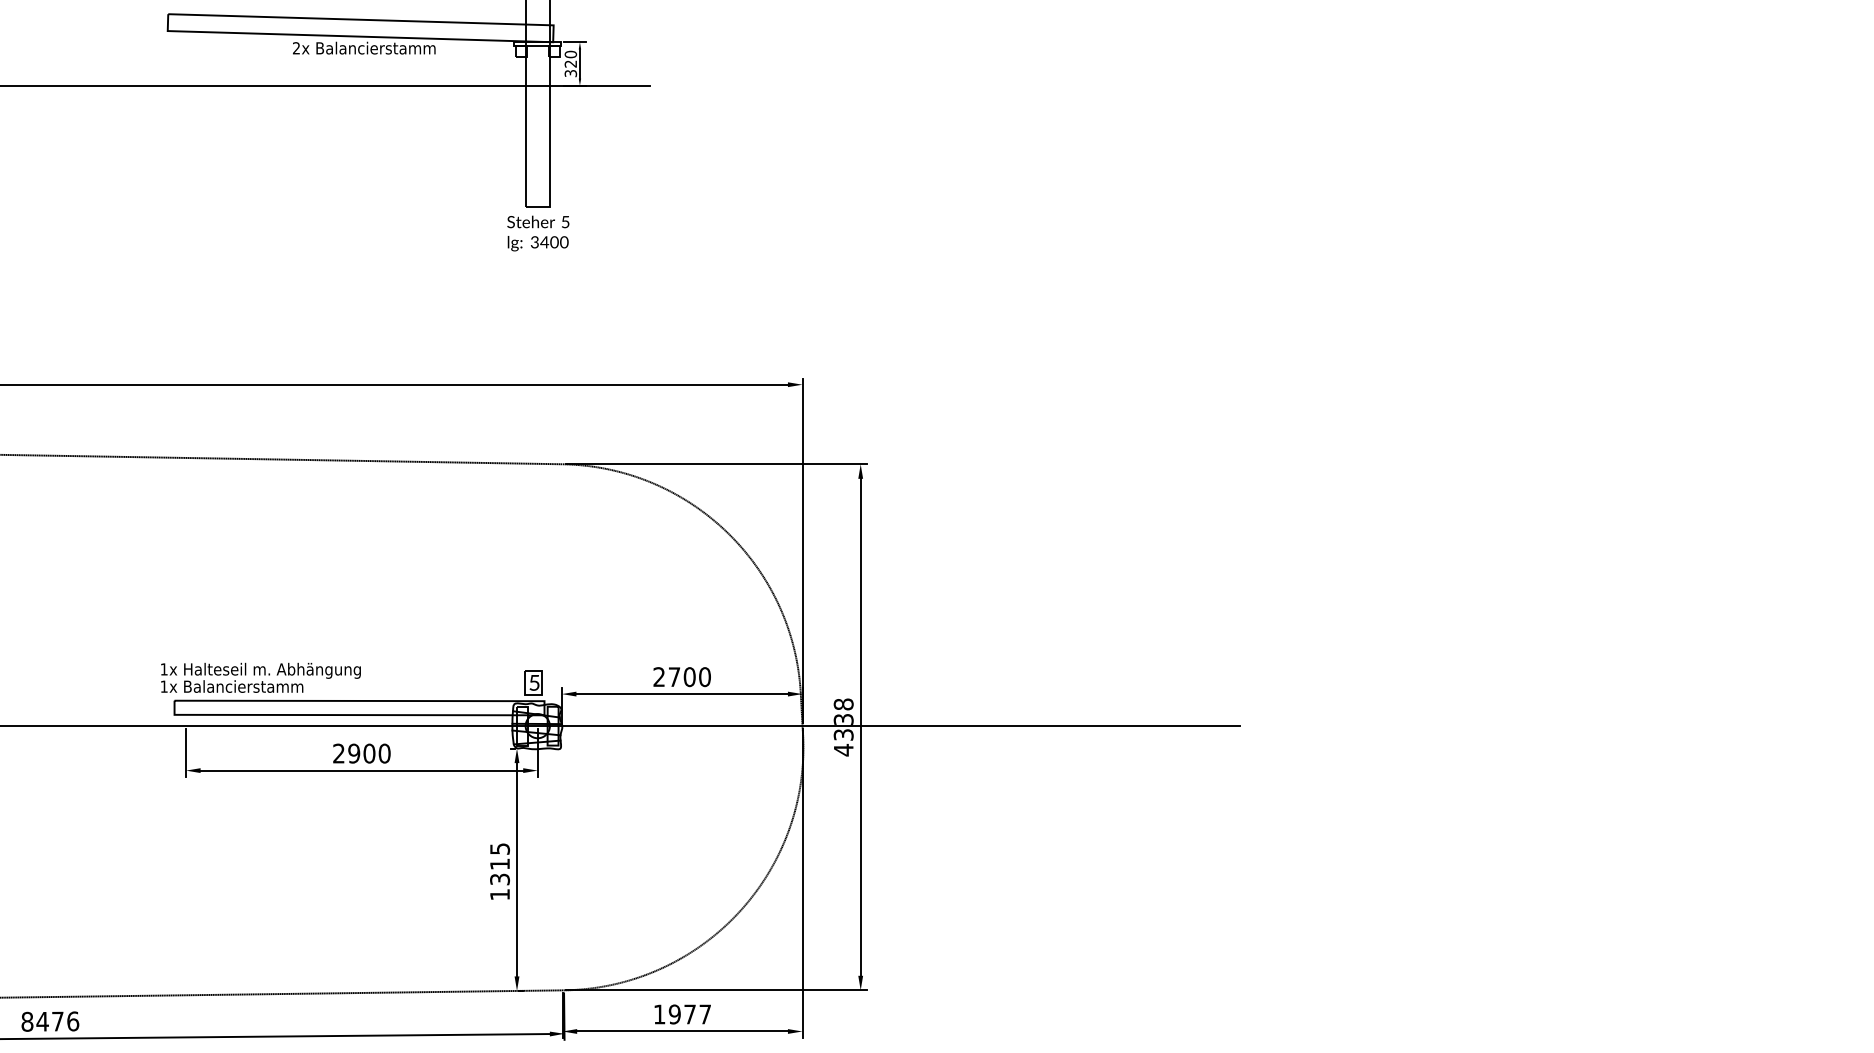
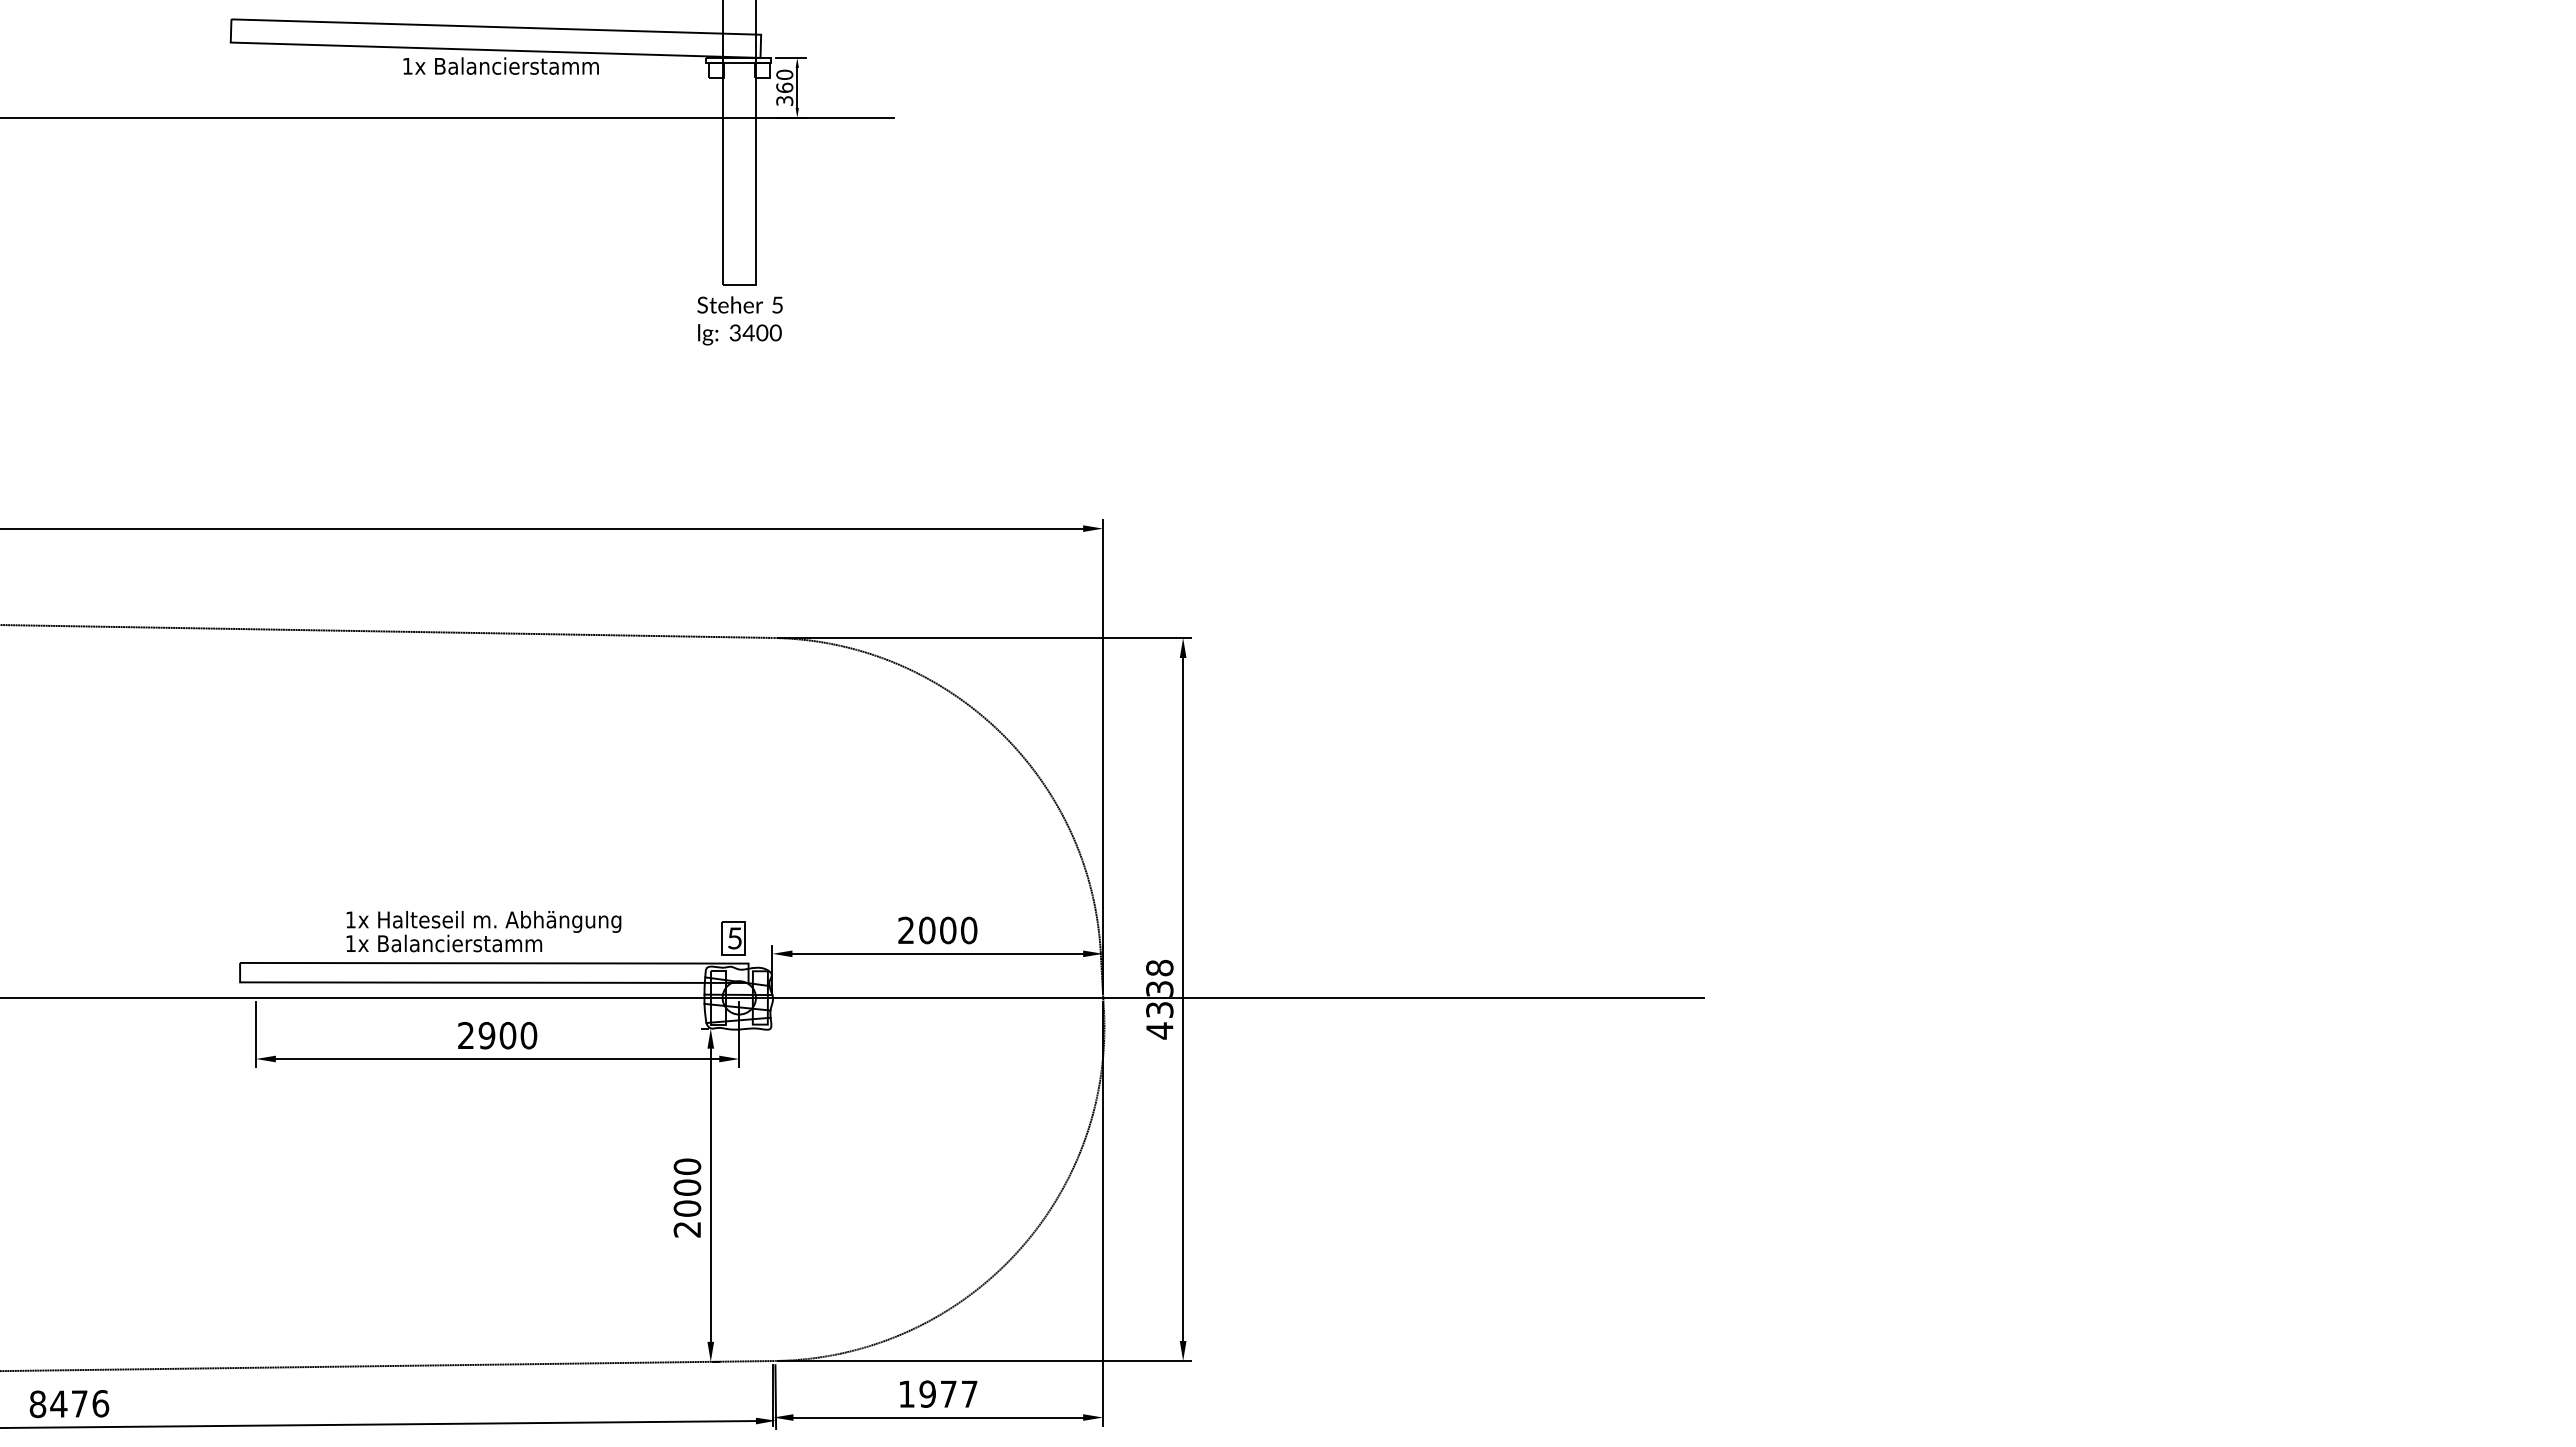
text: (296, 47) -> (407, 65), 2x -> 1x
text: (570, 63) -> (784, 87), 320 -> 360
text: (260, 677) -> (483, 931), moved
text: (674, 677) -> (927, 930), 2700 -> 2000
text: (500, 871) -> (687, 1197), 1315 -> 2000

